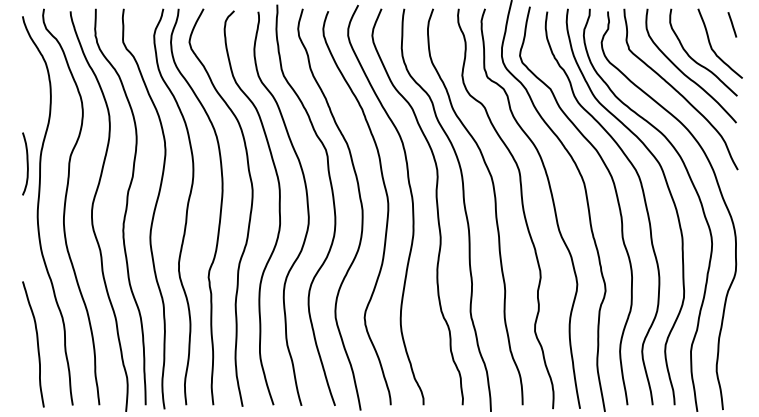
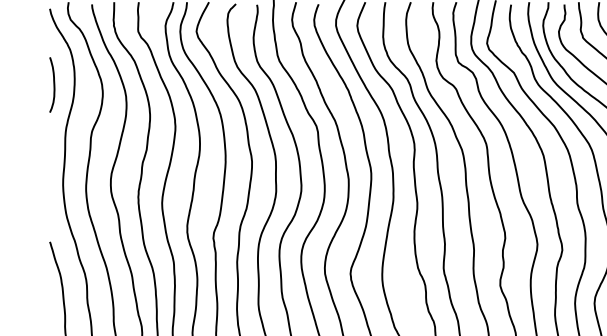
curve: (26, 163) -> (53, 84), moved

